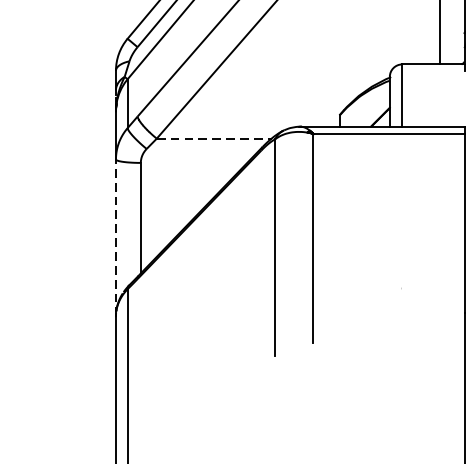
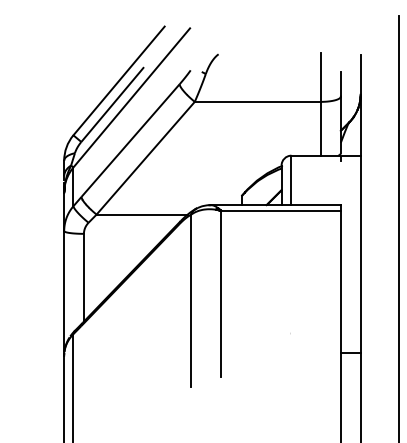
line: (214, 138) -> (142, 214), dashed -> solid
line: (116, 236) -> (64, 292), dashed -> solid

